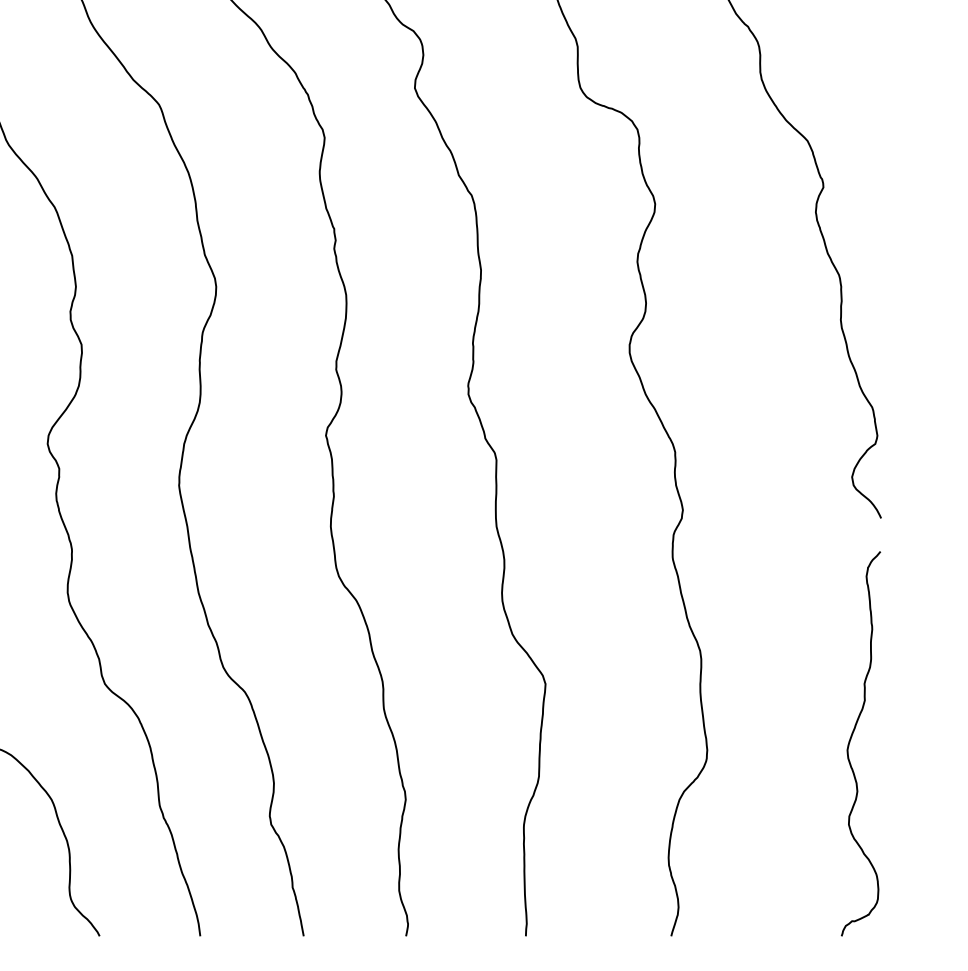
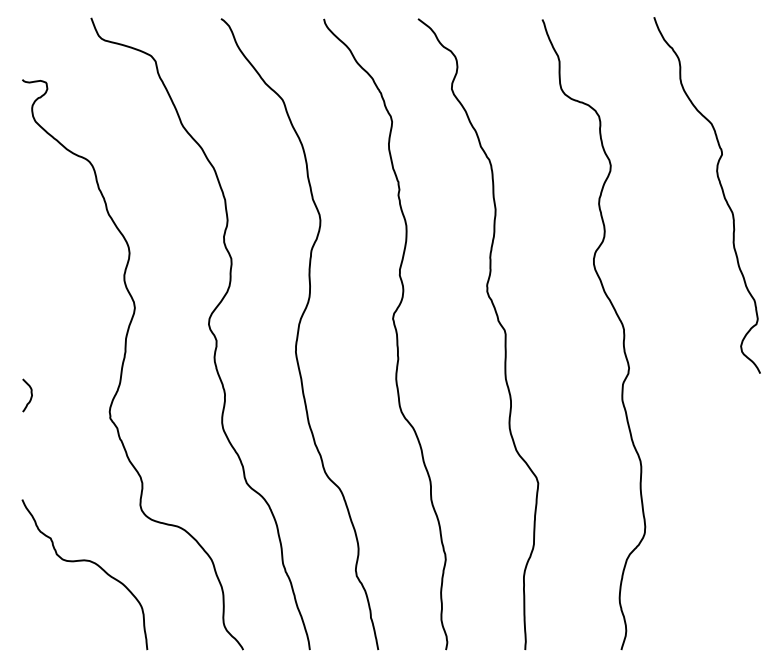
curve: (851, 741) -> (740, 521), removed

